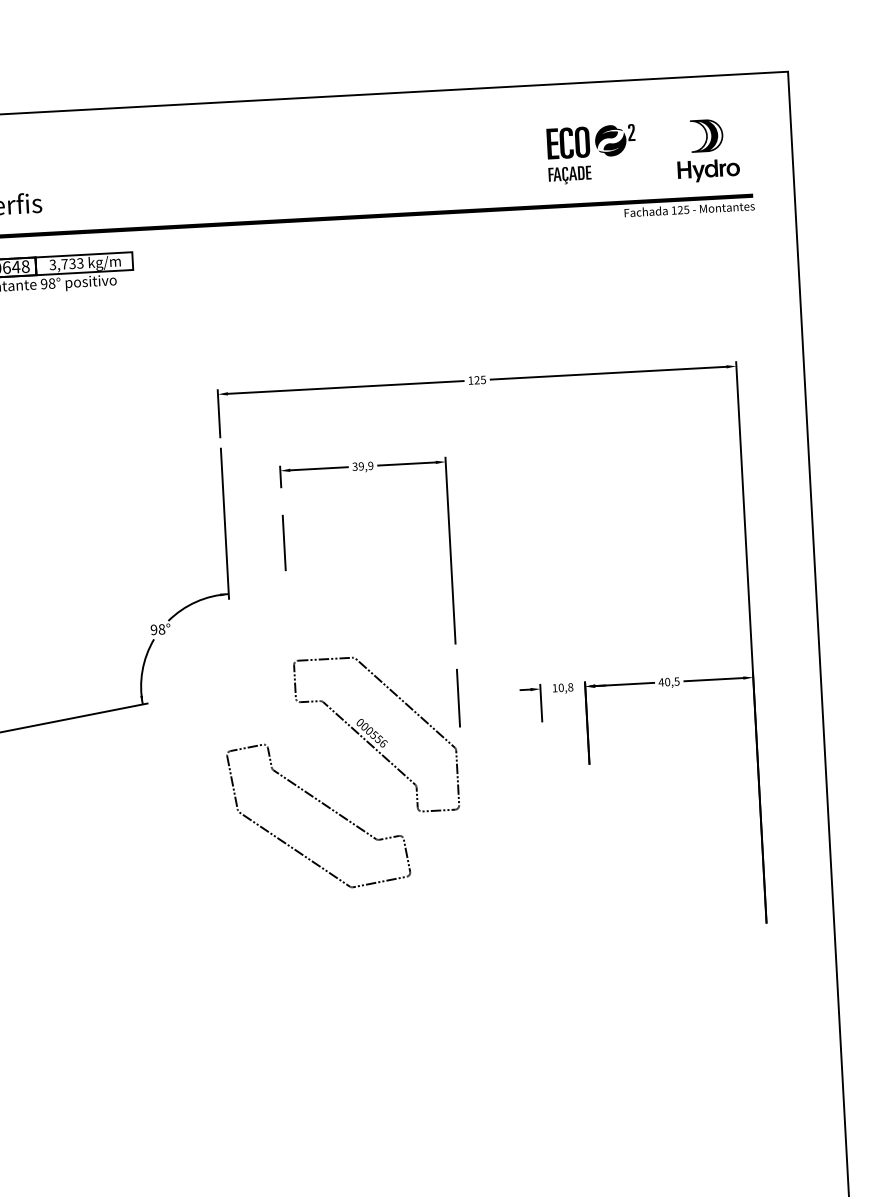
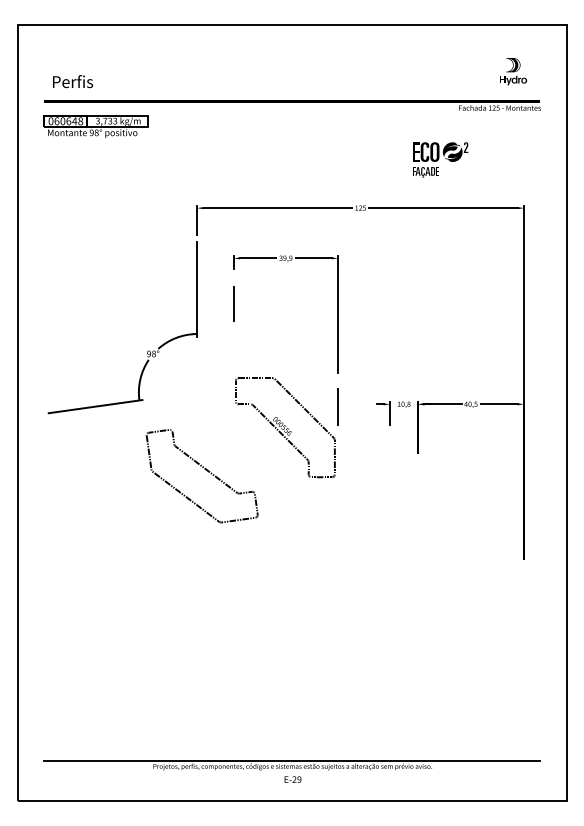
part: (707, 150) -> (513, 71), size x0.7
part: (591, 153) -> (440, 159), moved
part: (323, 806) -> (205, 470), moved

